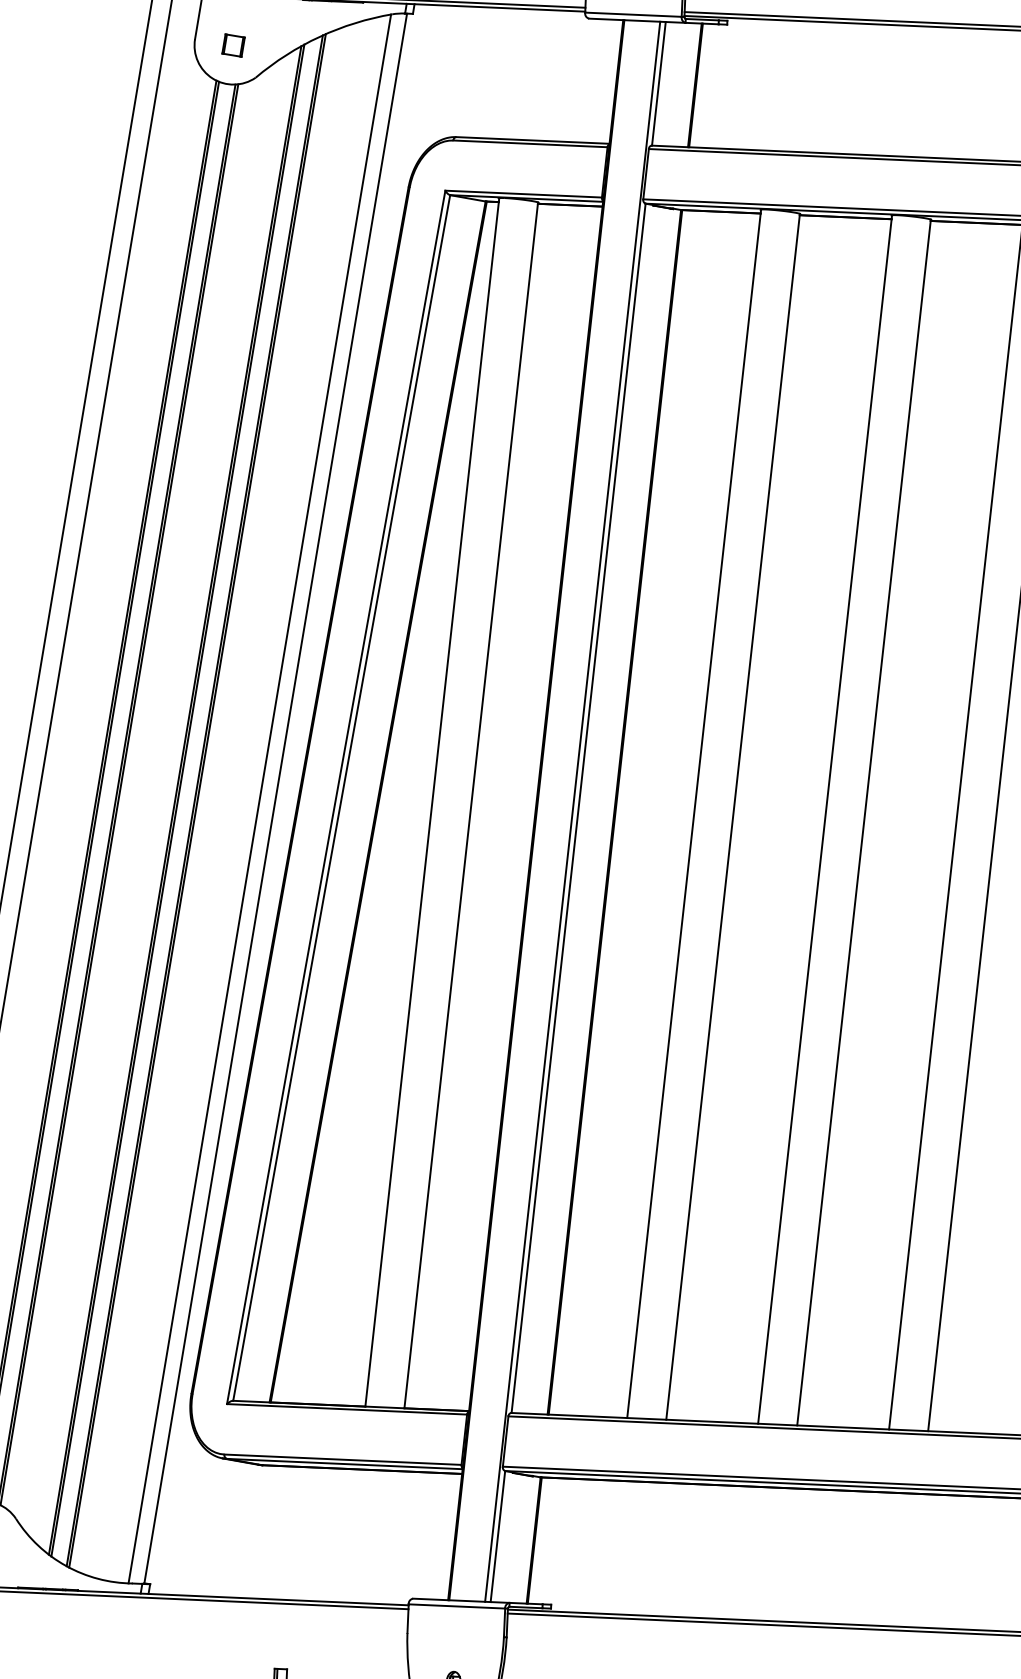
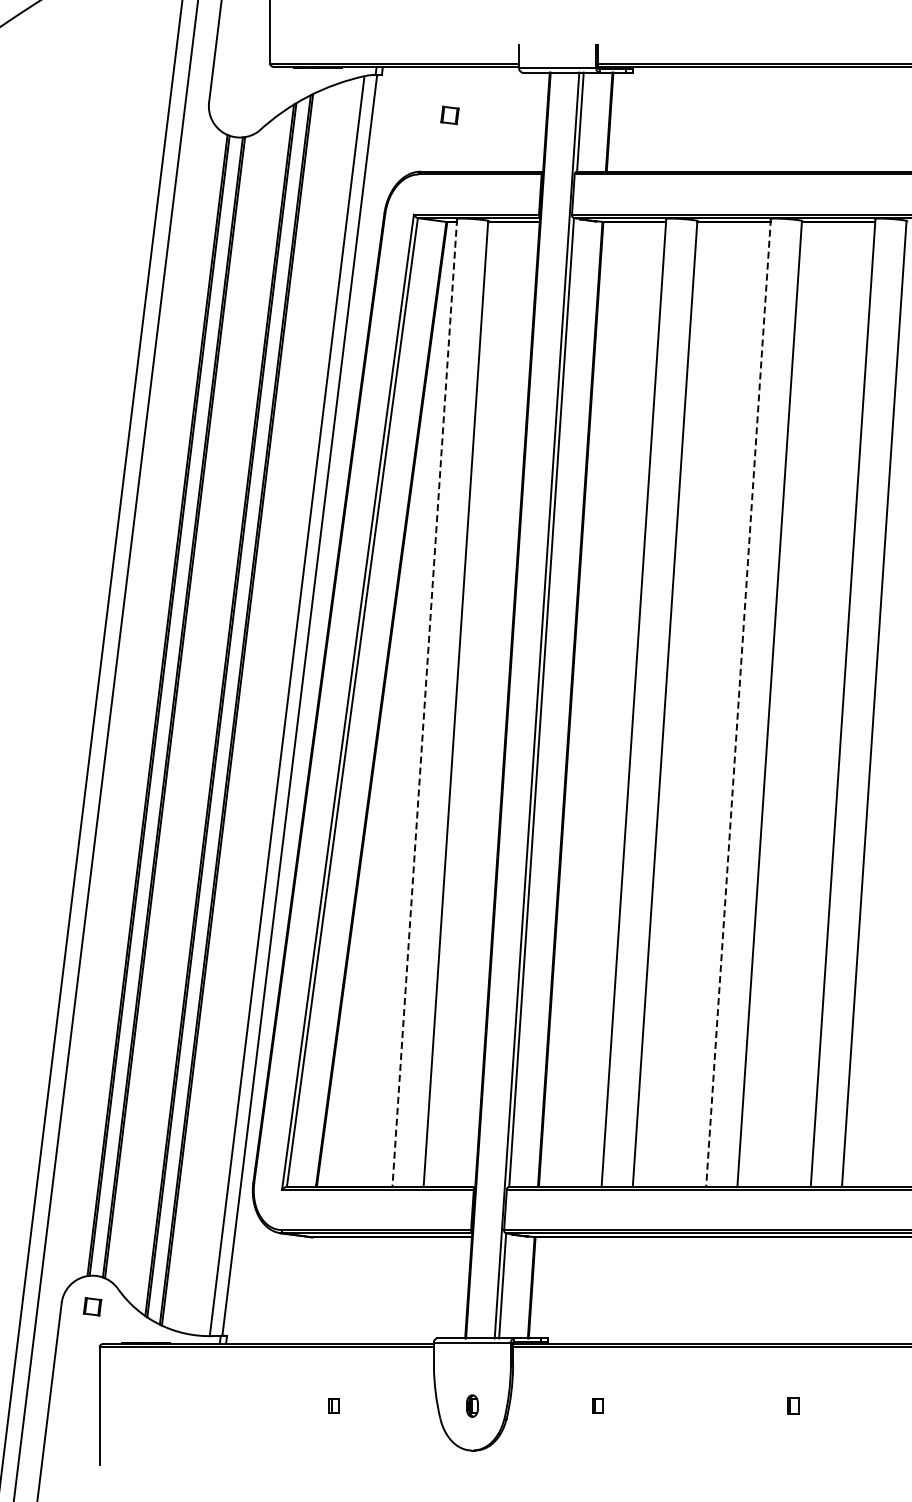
part: (232, 45) -> (449, 115), moved
line: (431, 803) -> (424, 703), solid -> dashed
line: (825, 820) -> (738, 703), solid -> dashed

